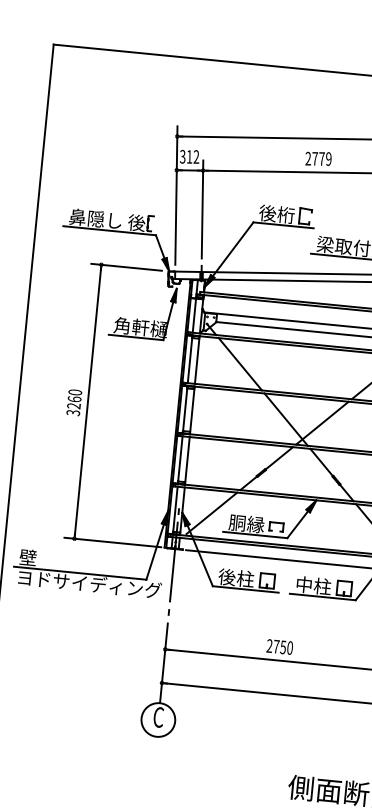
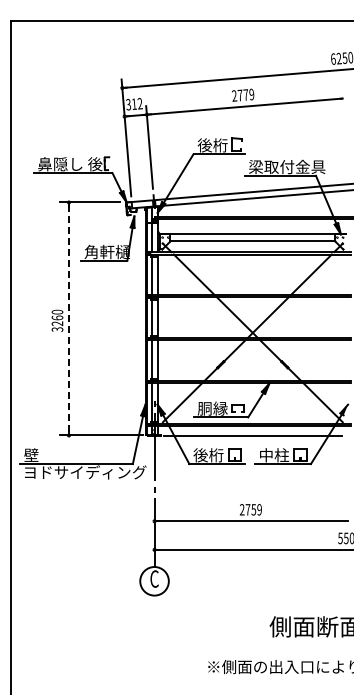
line: (87, 401) -> (68, 318), solid -> dashed
text: (245, 579) -> (216, 455), 後柱 -> 後桁
text: (290, 647) -> (259, 509), 2750 -> 2759

